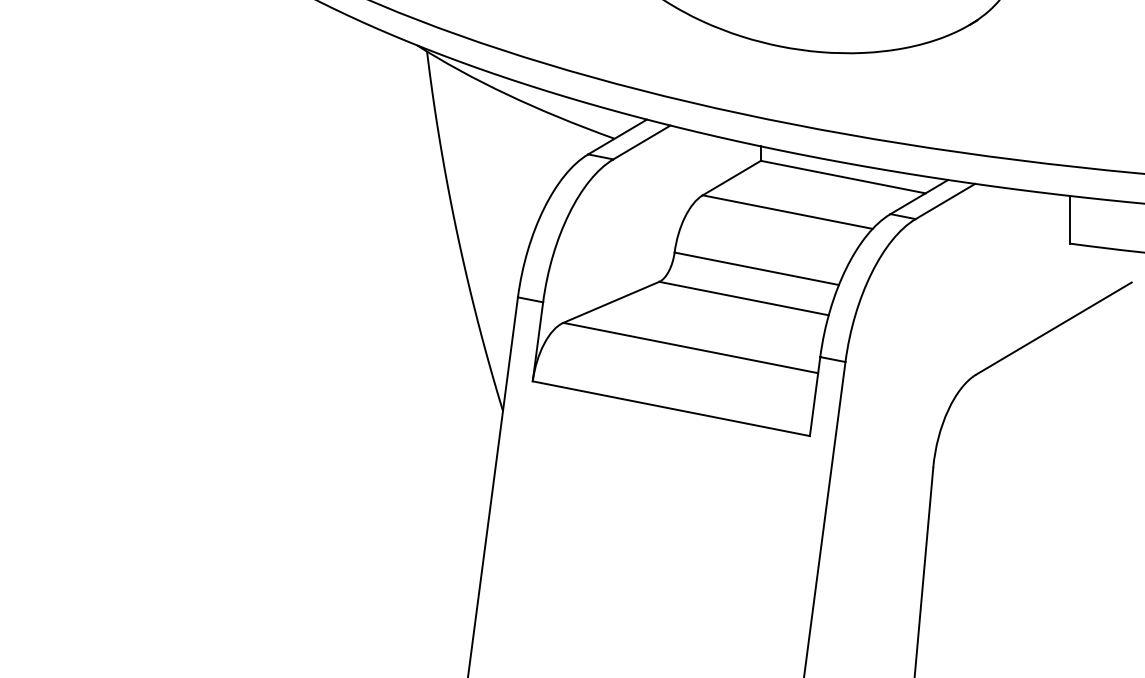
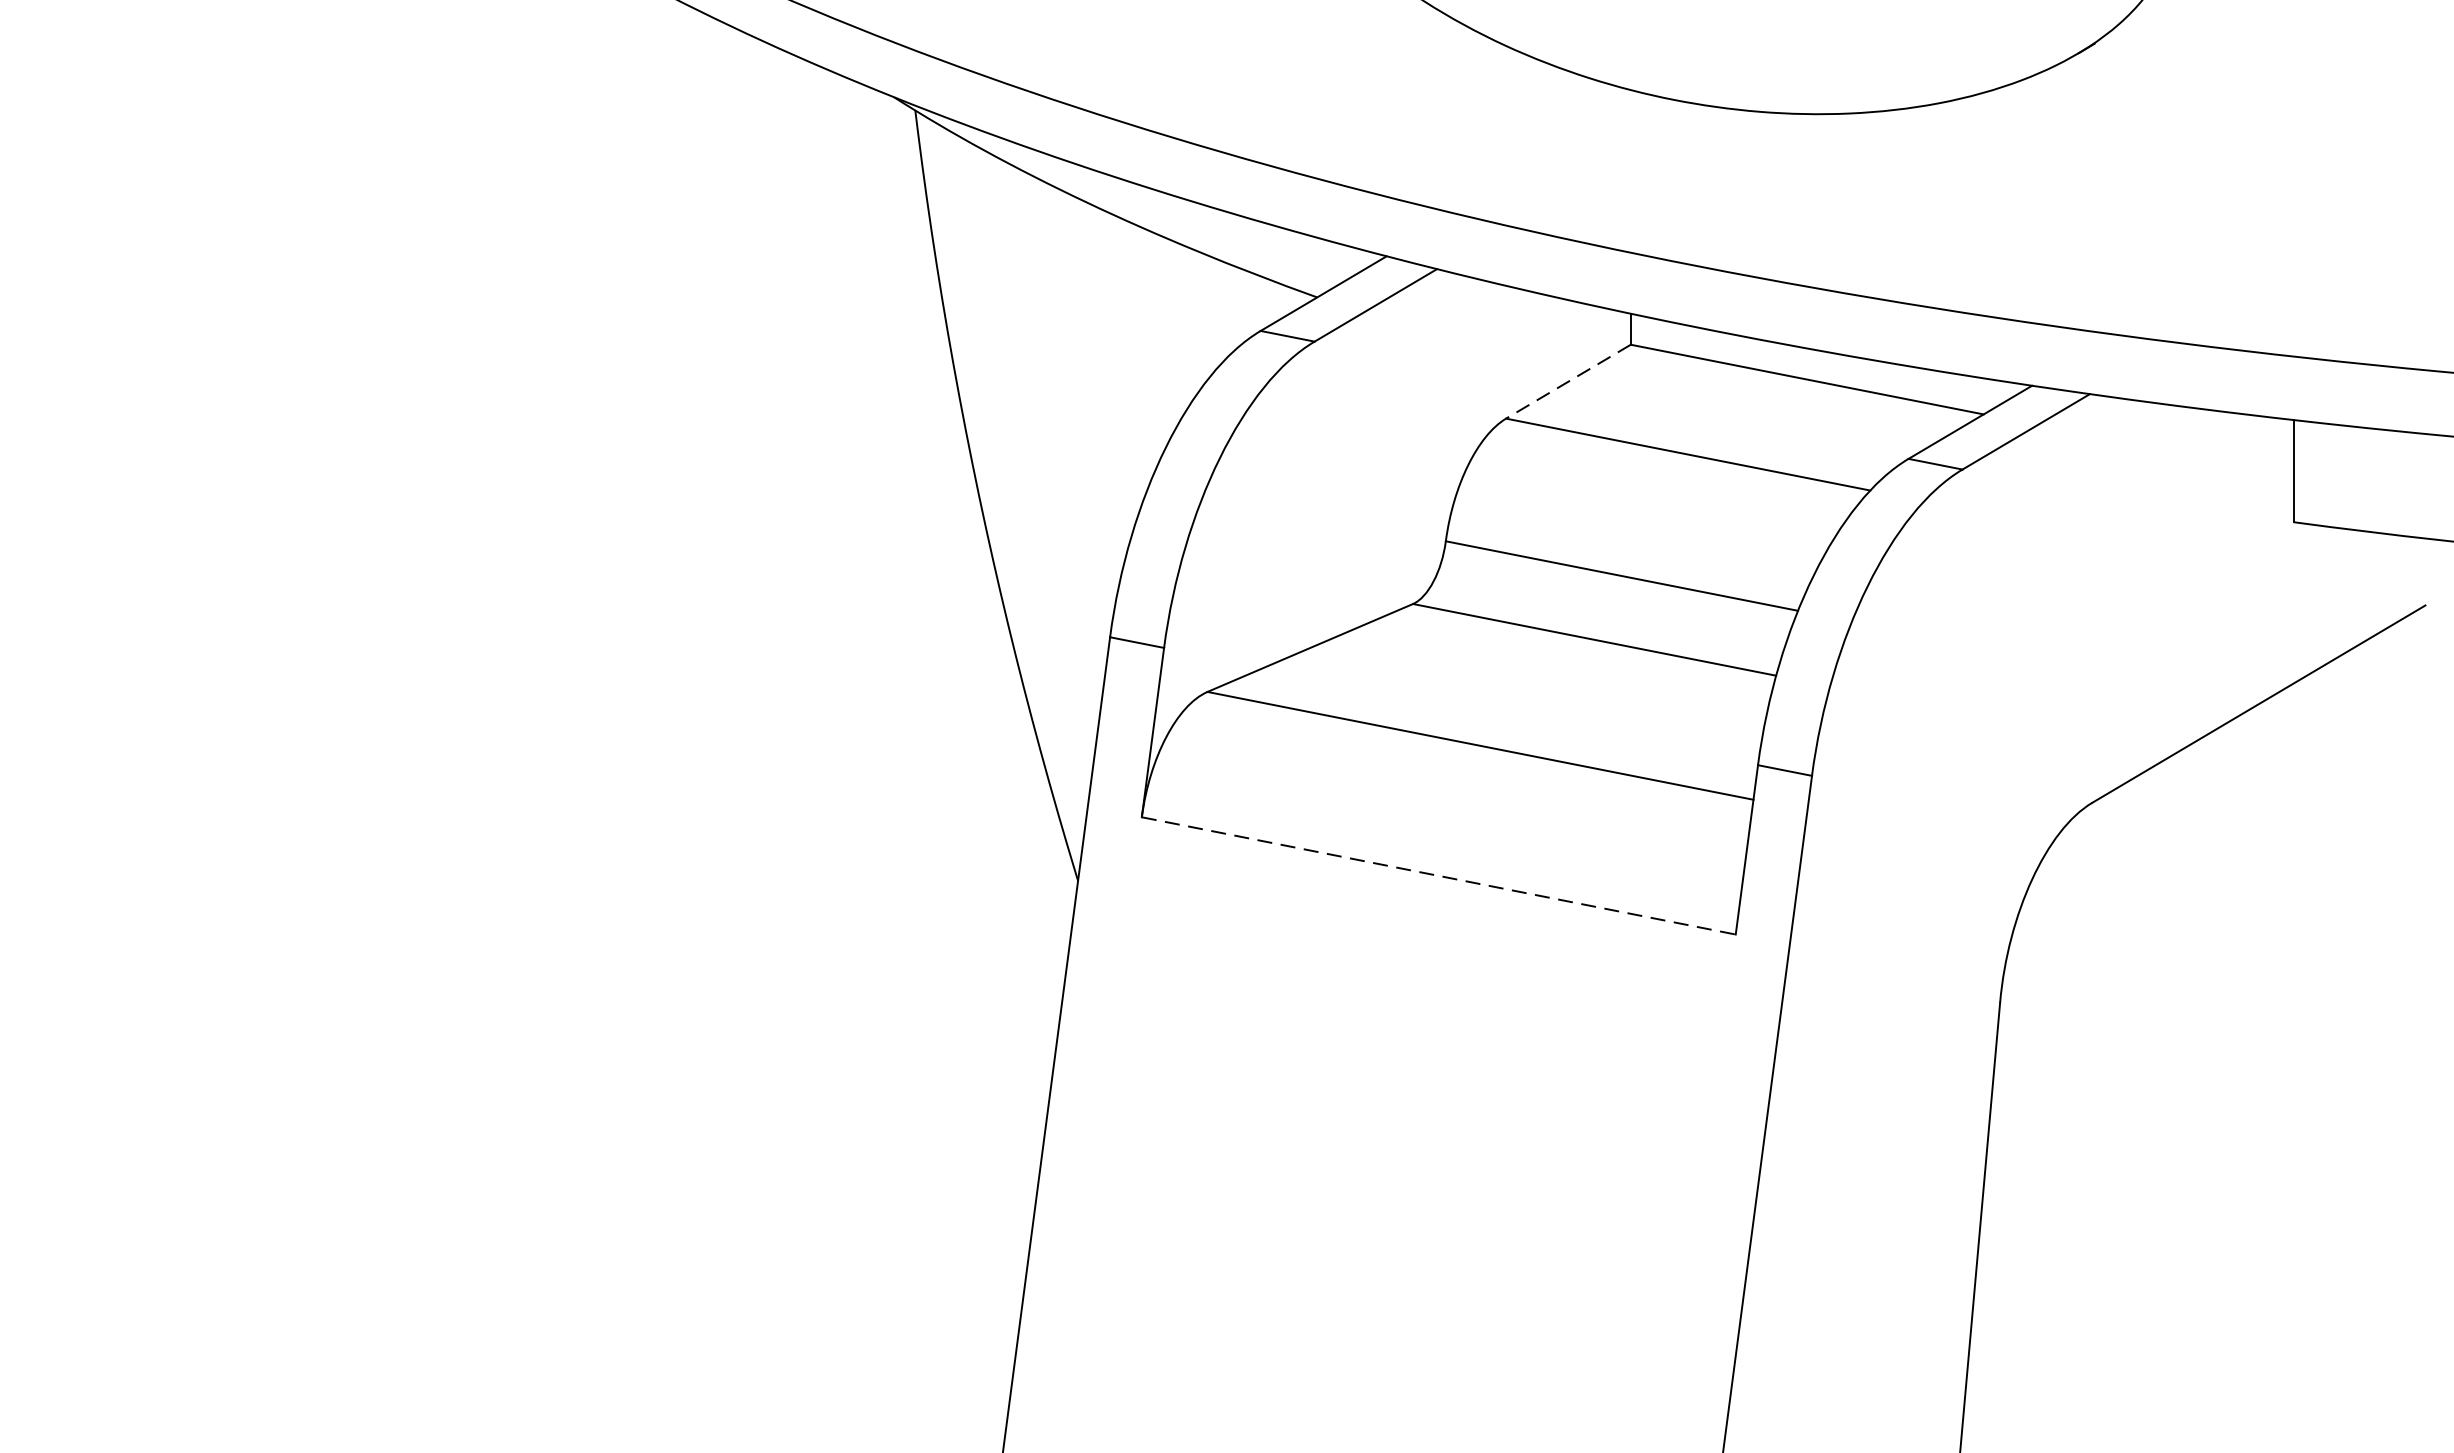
line: (731, 178) -> (1567, 382), solid -> dashed
line: (671, 408) -> (1439, 875), solid -> dashed

